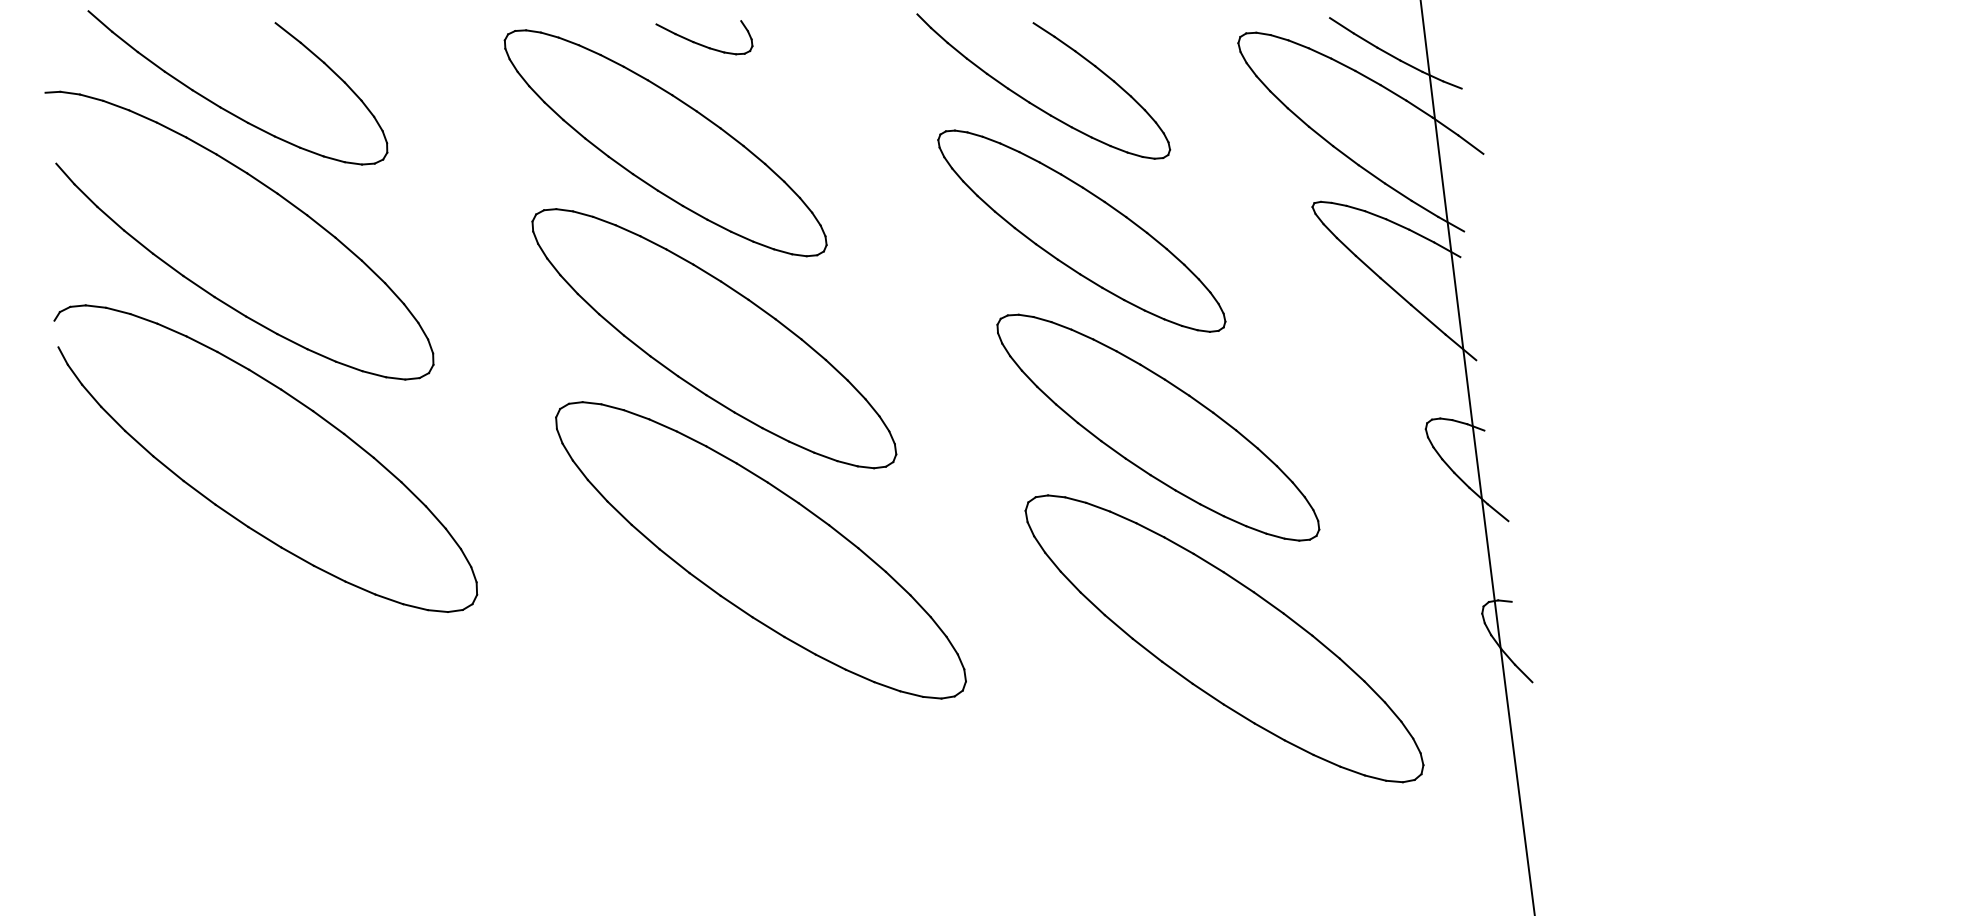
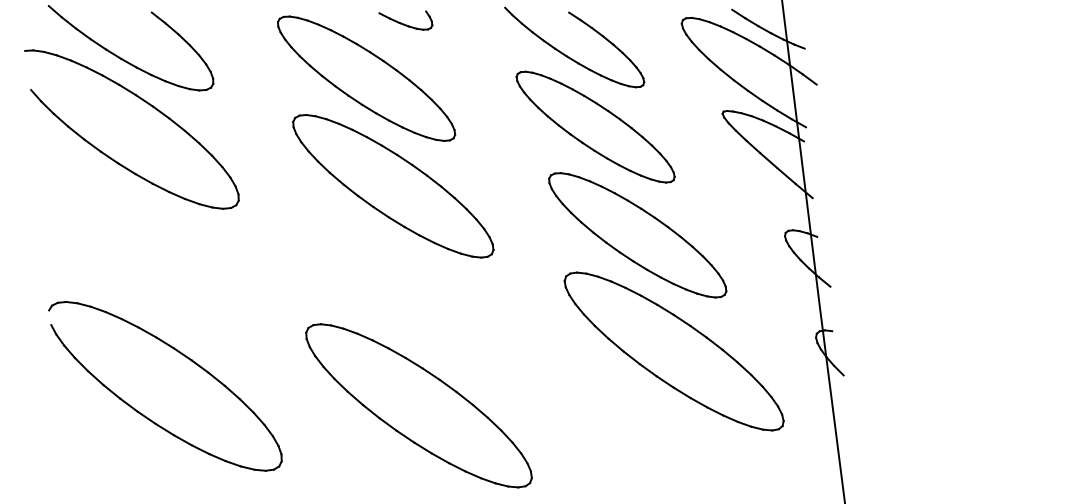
part: (703, 37) -> (405, 20), moved
part: (302, 406) -> (185, 357), moved
part: (760, 549) -> (418, 405), moved

